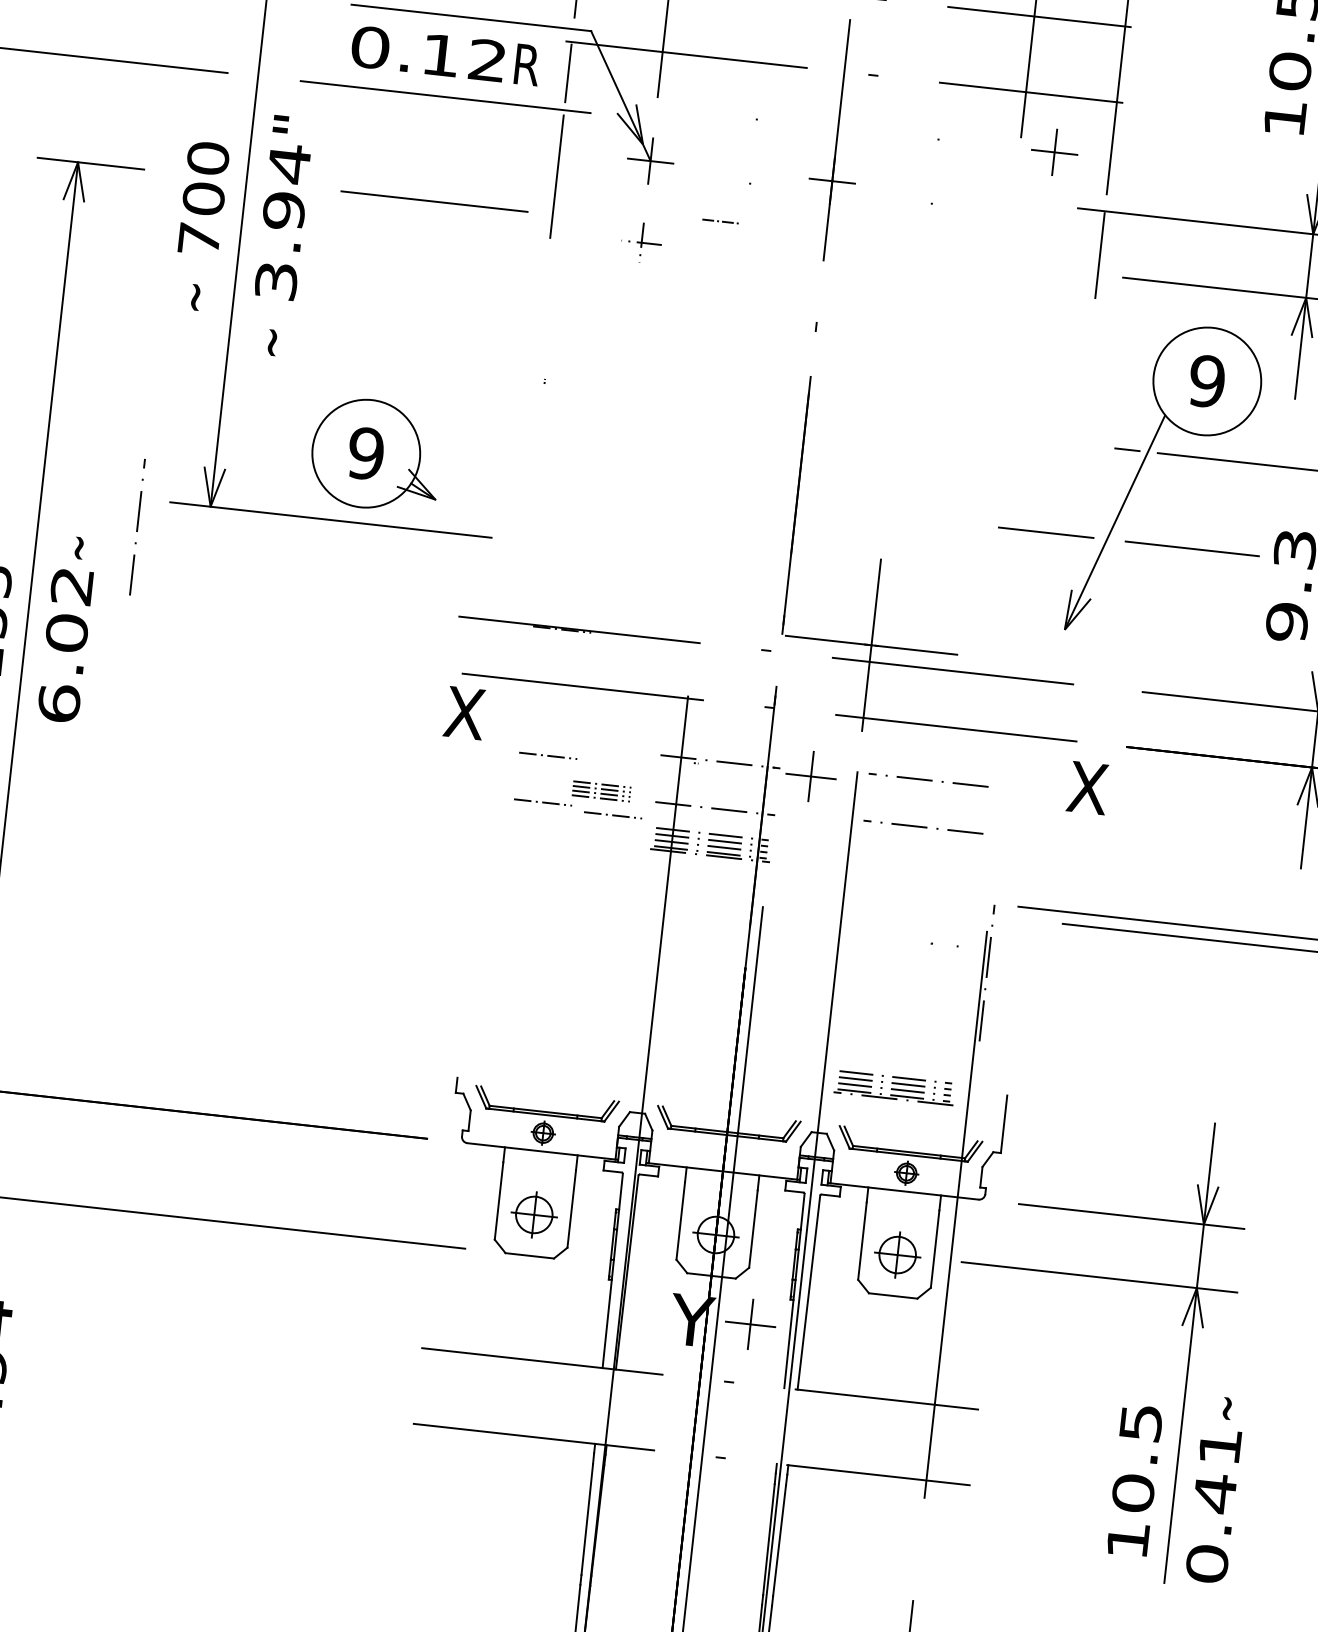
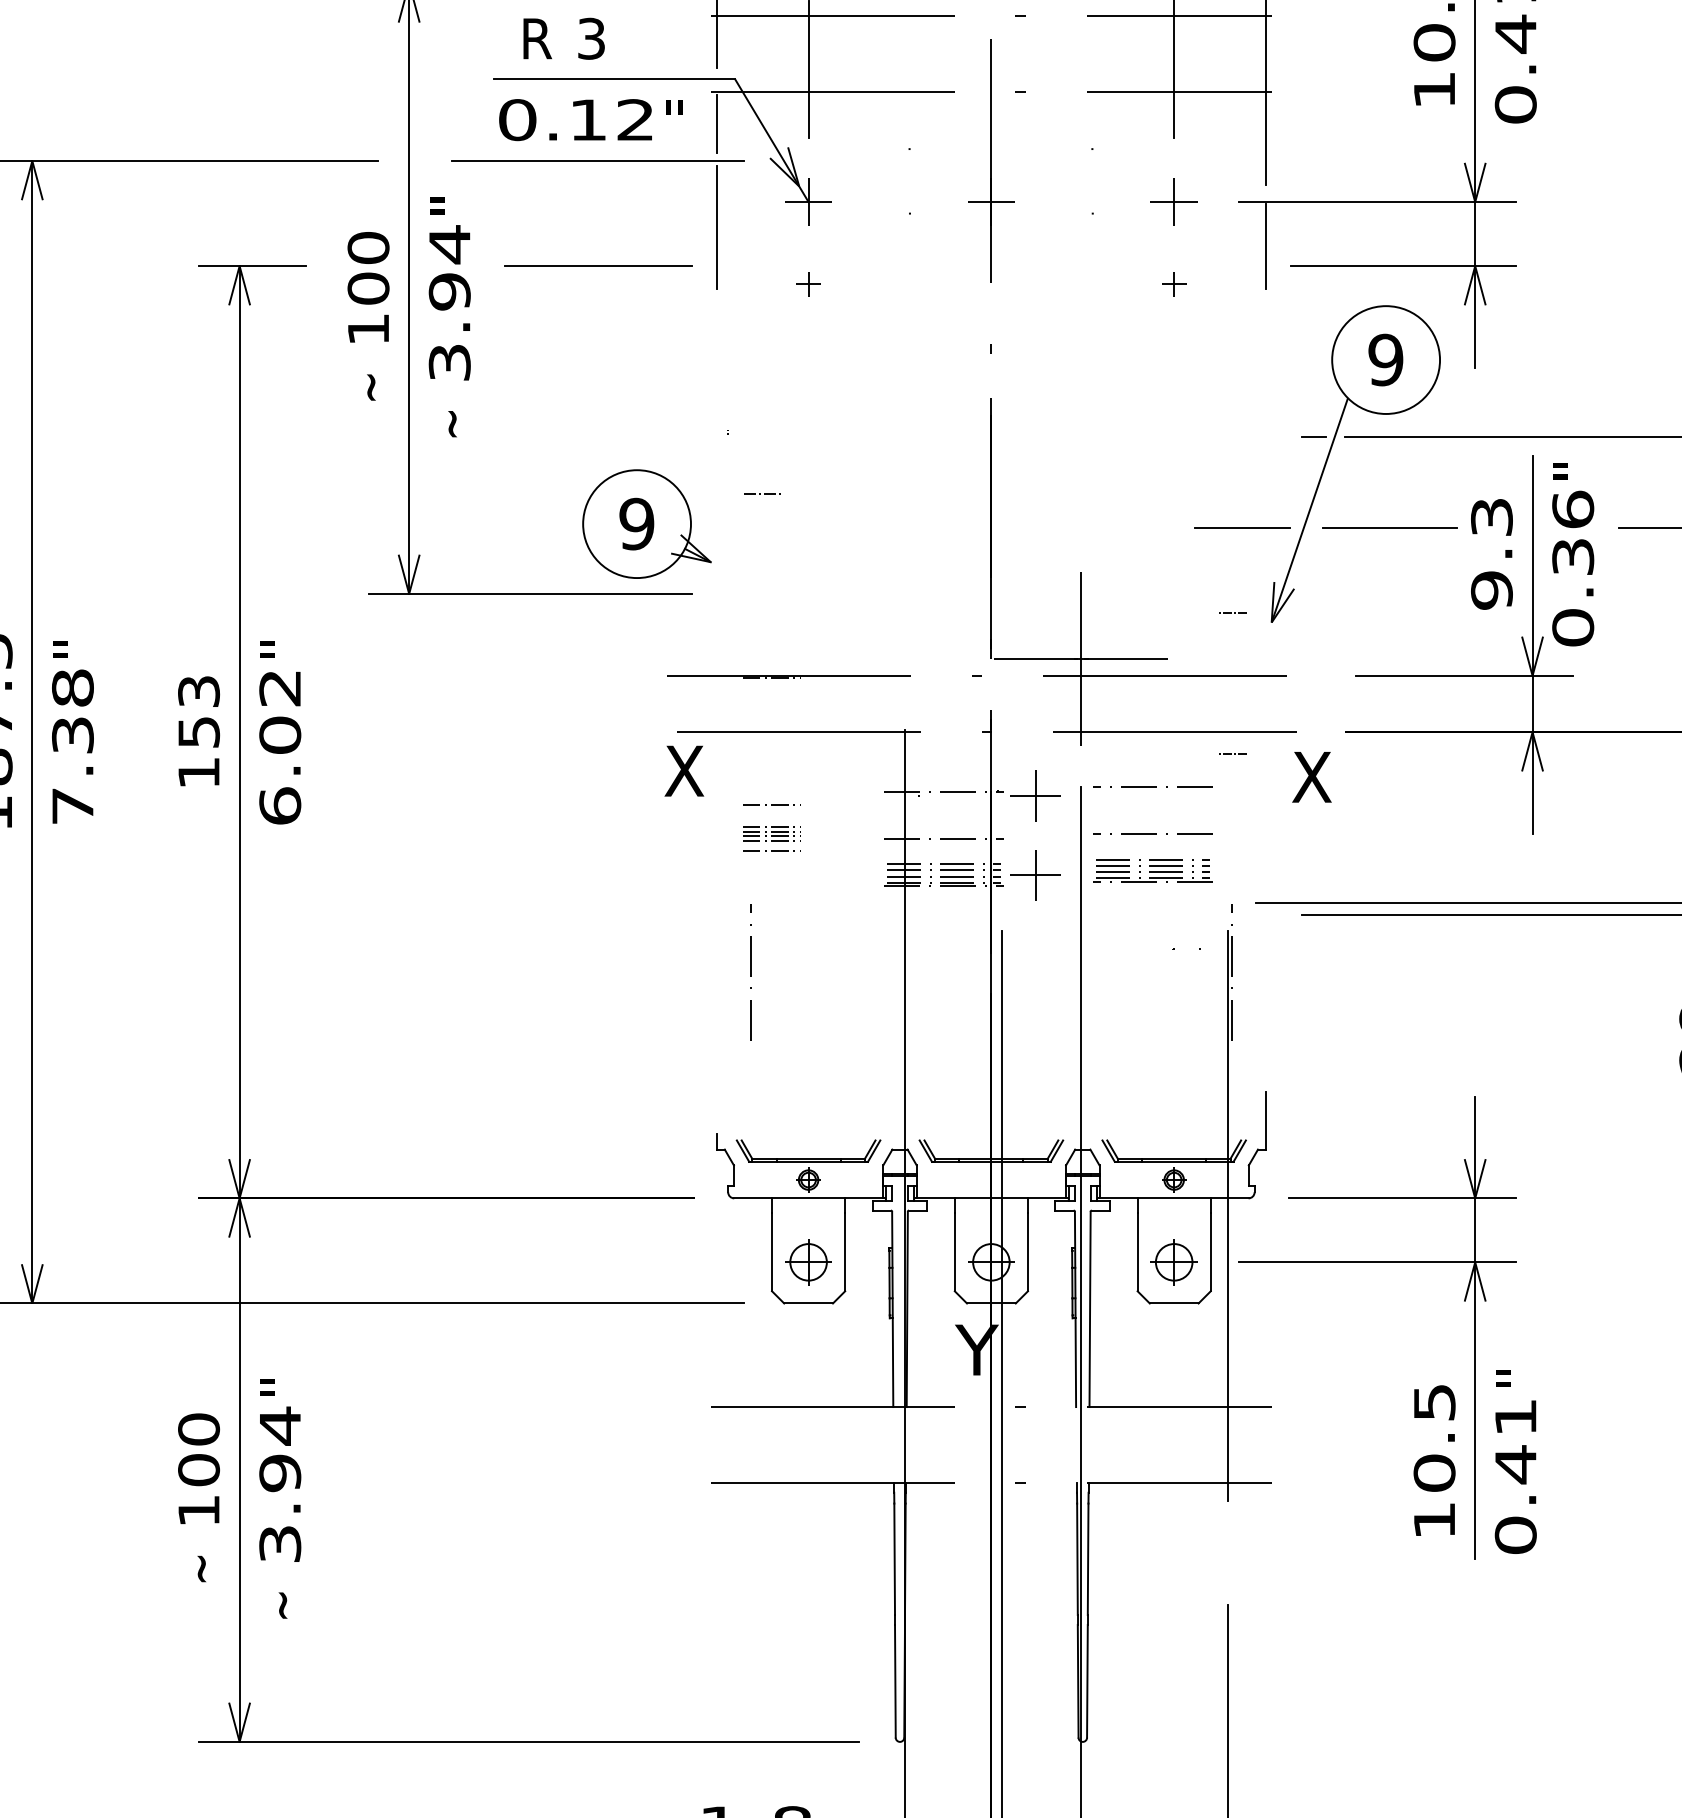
text: (527, 64) -> (675, 119), R -> "
part: (1054, 151) -> (1173, 201), moved
line: (718, 220) -> (760, 493), moved
text: (199, 239) -> (368, 329), 700 -> 100
part: (641, 242) -> (808, 284), size x0.62
part: (1005, 283) -> (1174, 284), added
part: (375, 454) -> (646, 523), moved
line: (137, 527) -> (750, 972), moved
text: (69, 547) -> (273, 649), ~ -> "
line: (1025, 616) -> (1231, 613), added
line: (1010, 755) -> (1231, 753), added
part: (601, 790) -> (771, 833), moved
line: (612, 815) -> (842, 856), removed
part: (894, 1087) -> (1152, 870), moved
part: (750, 1324) -> (1035, 875), moved
text: (1218, 1407) -> (1509, 1378), ~ -> "

